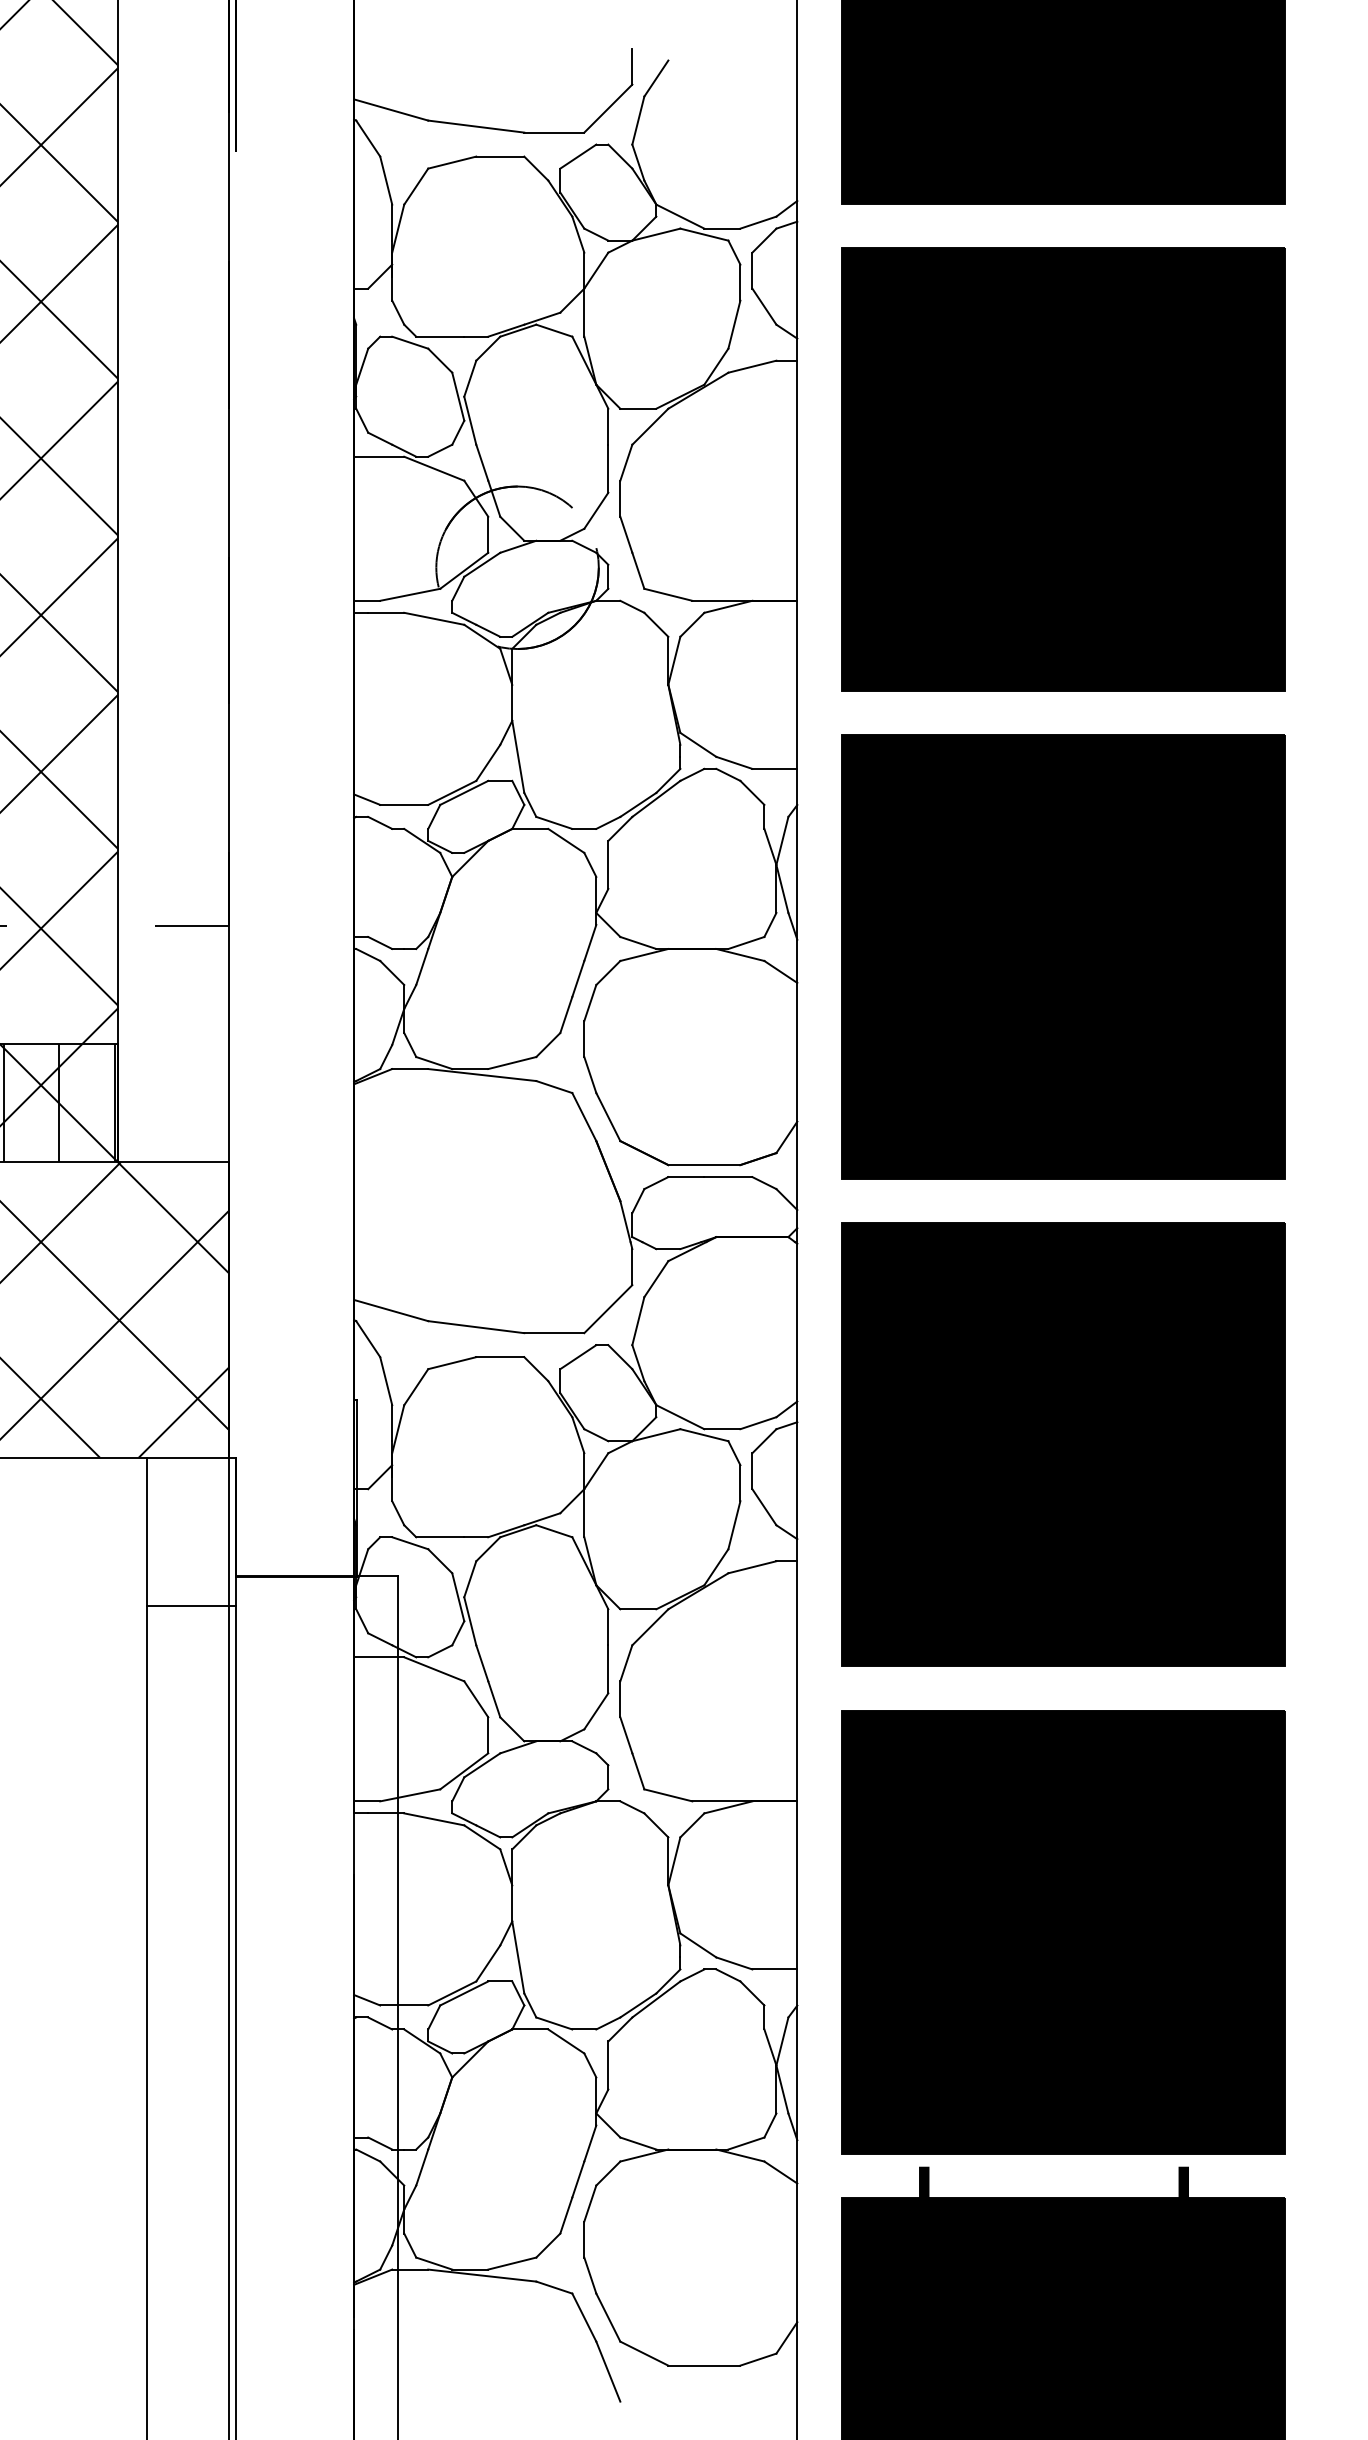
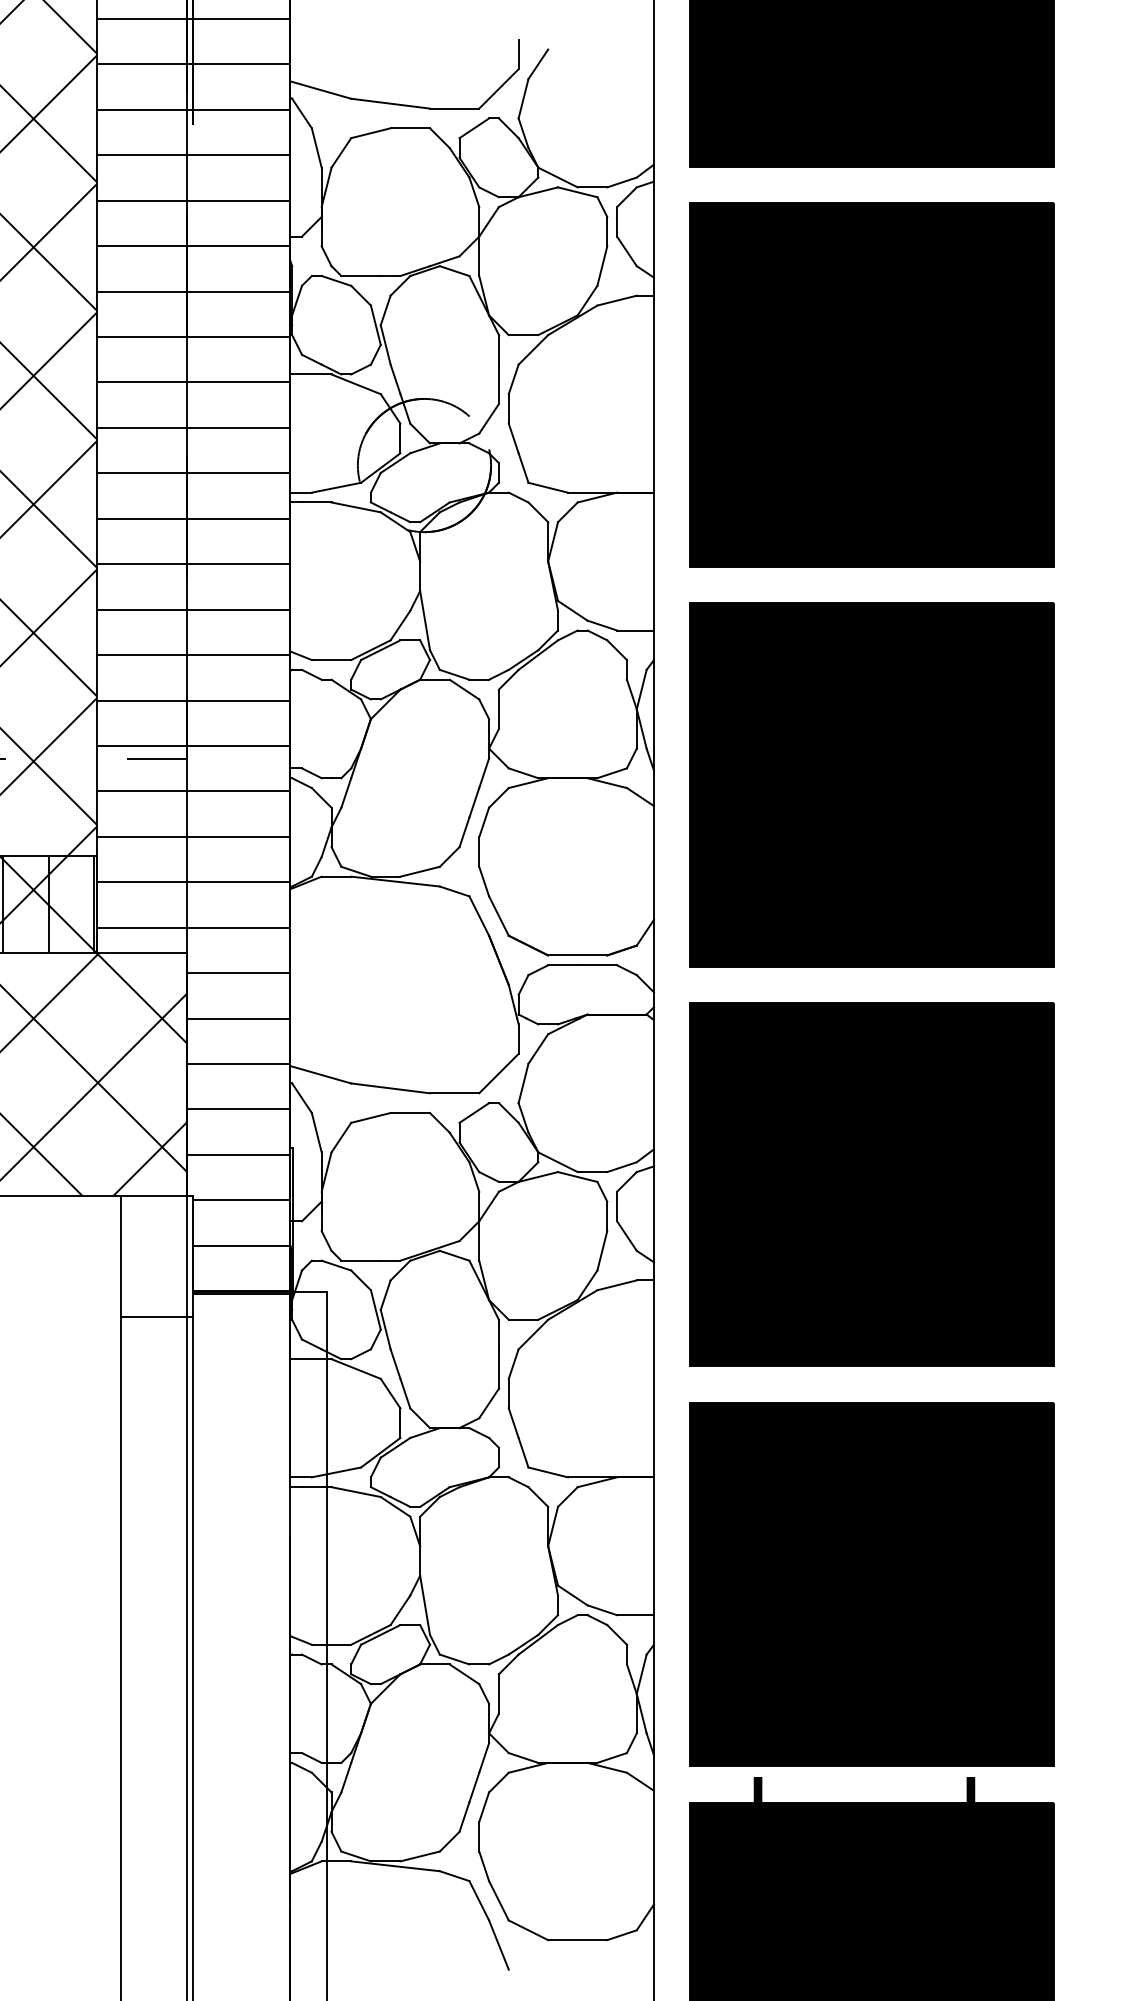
hatch: (235, 577) -> (193, 473), added
hatch: (291, 1380) -> (239, 1132), added

